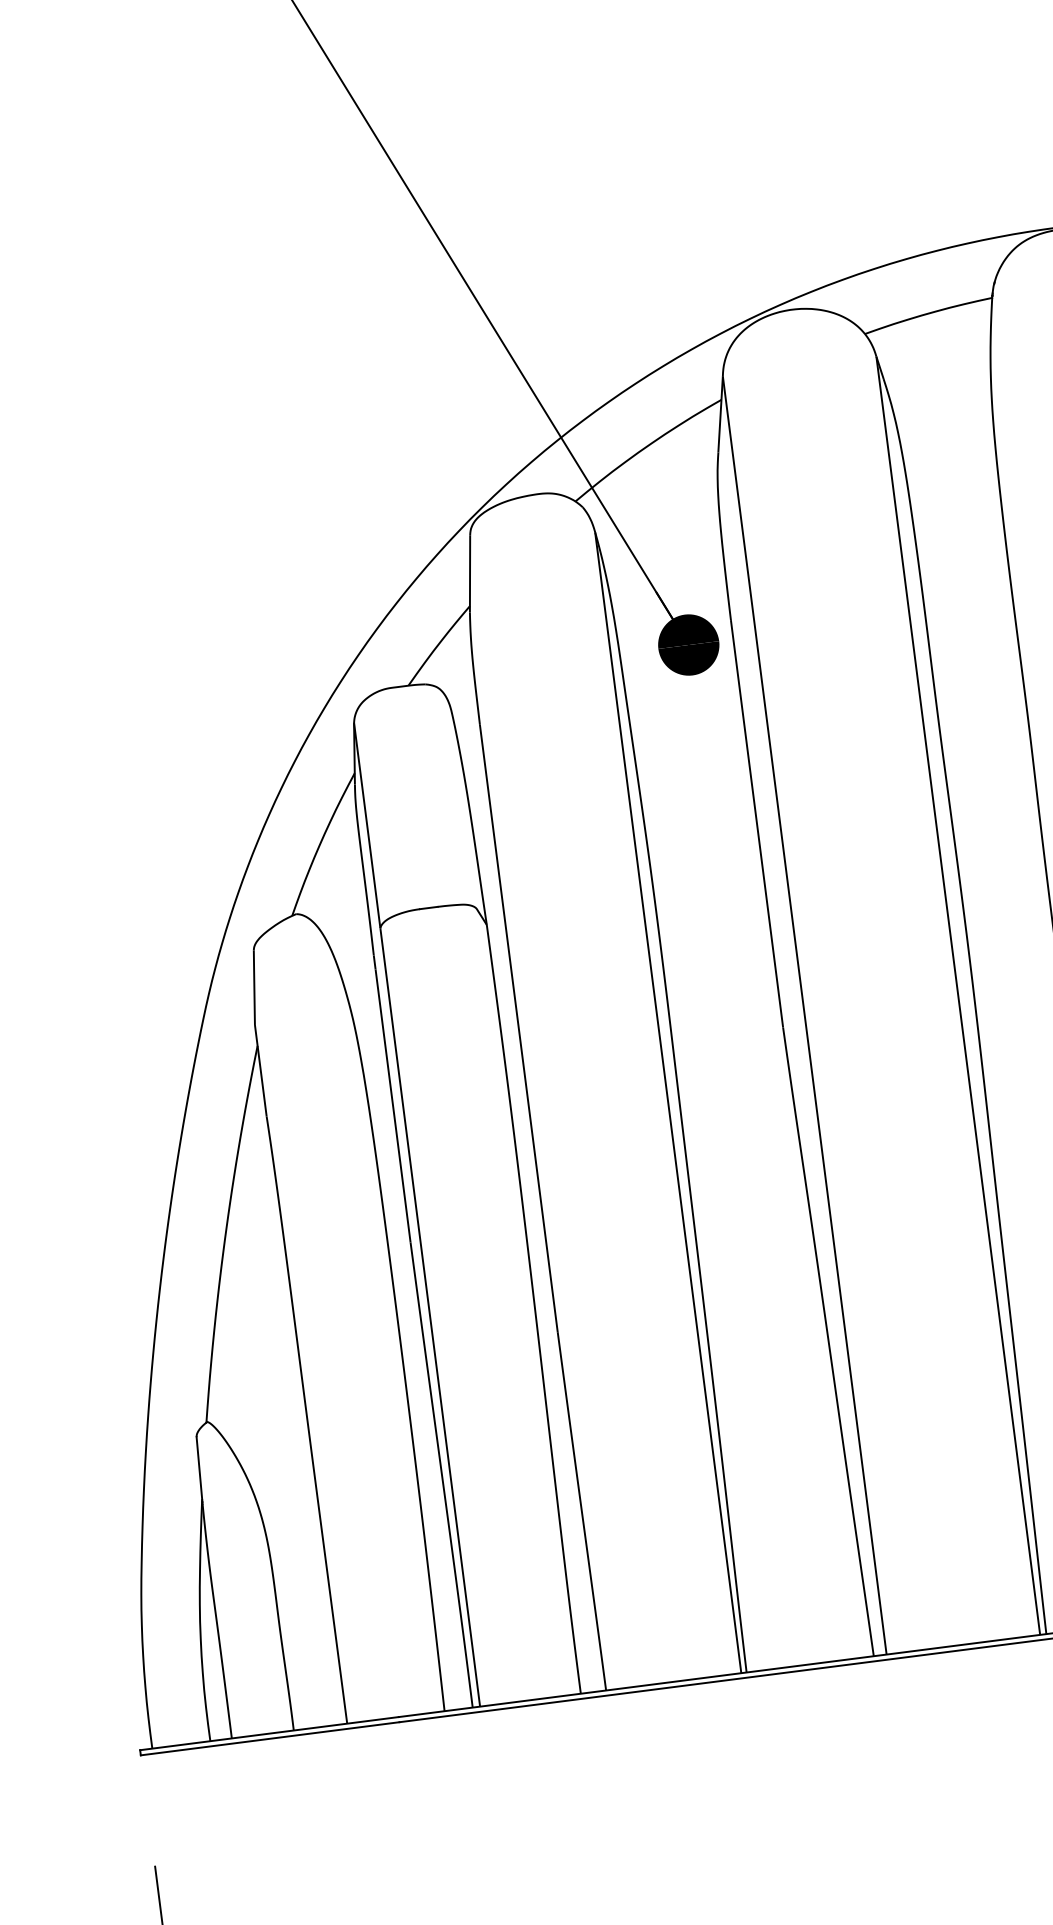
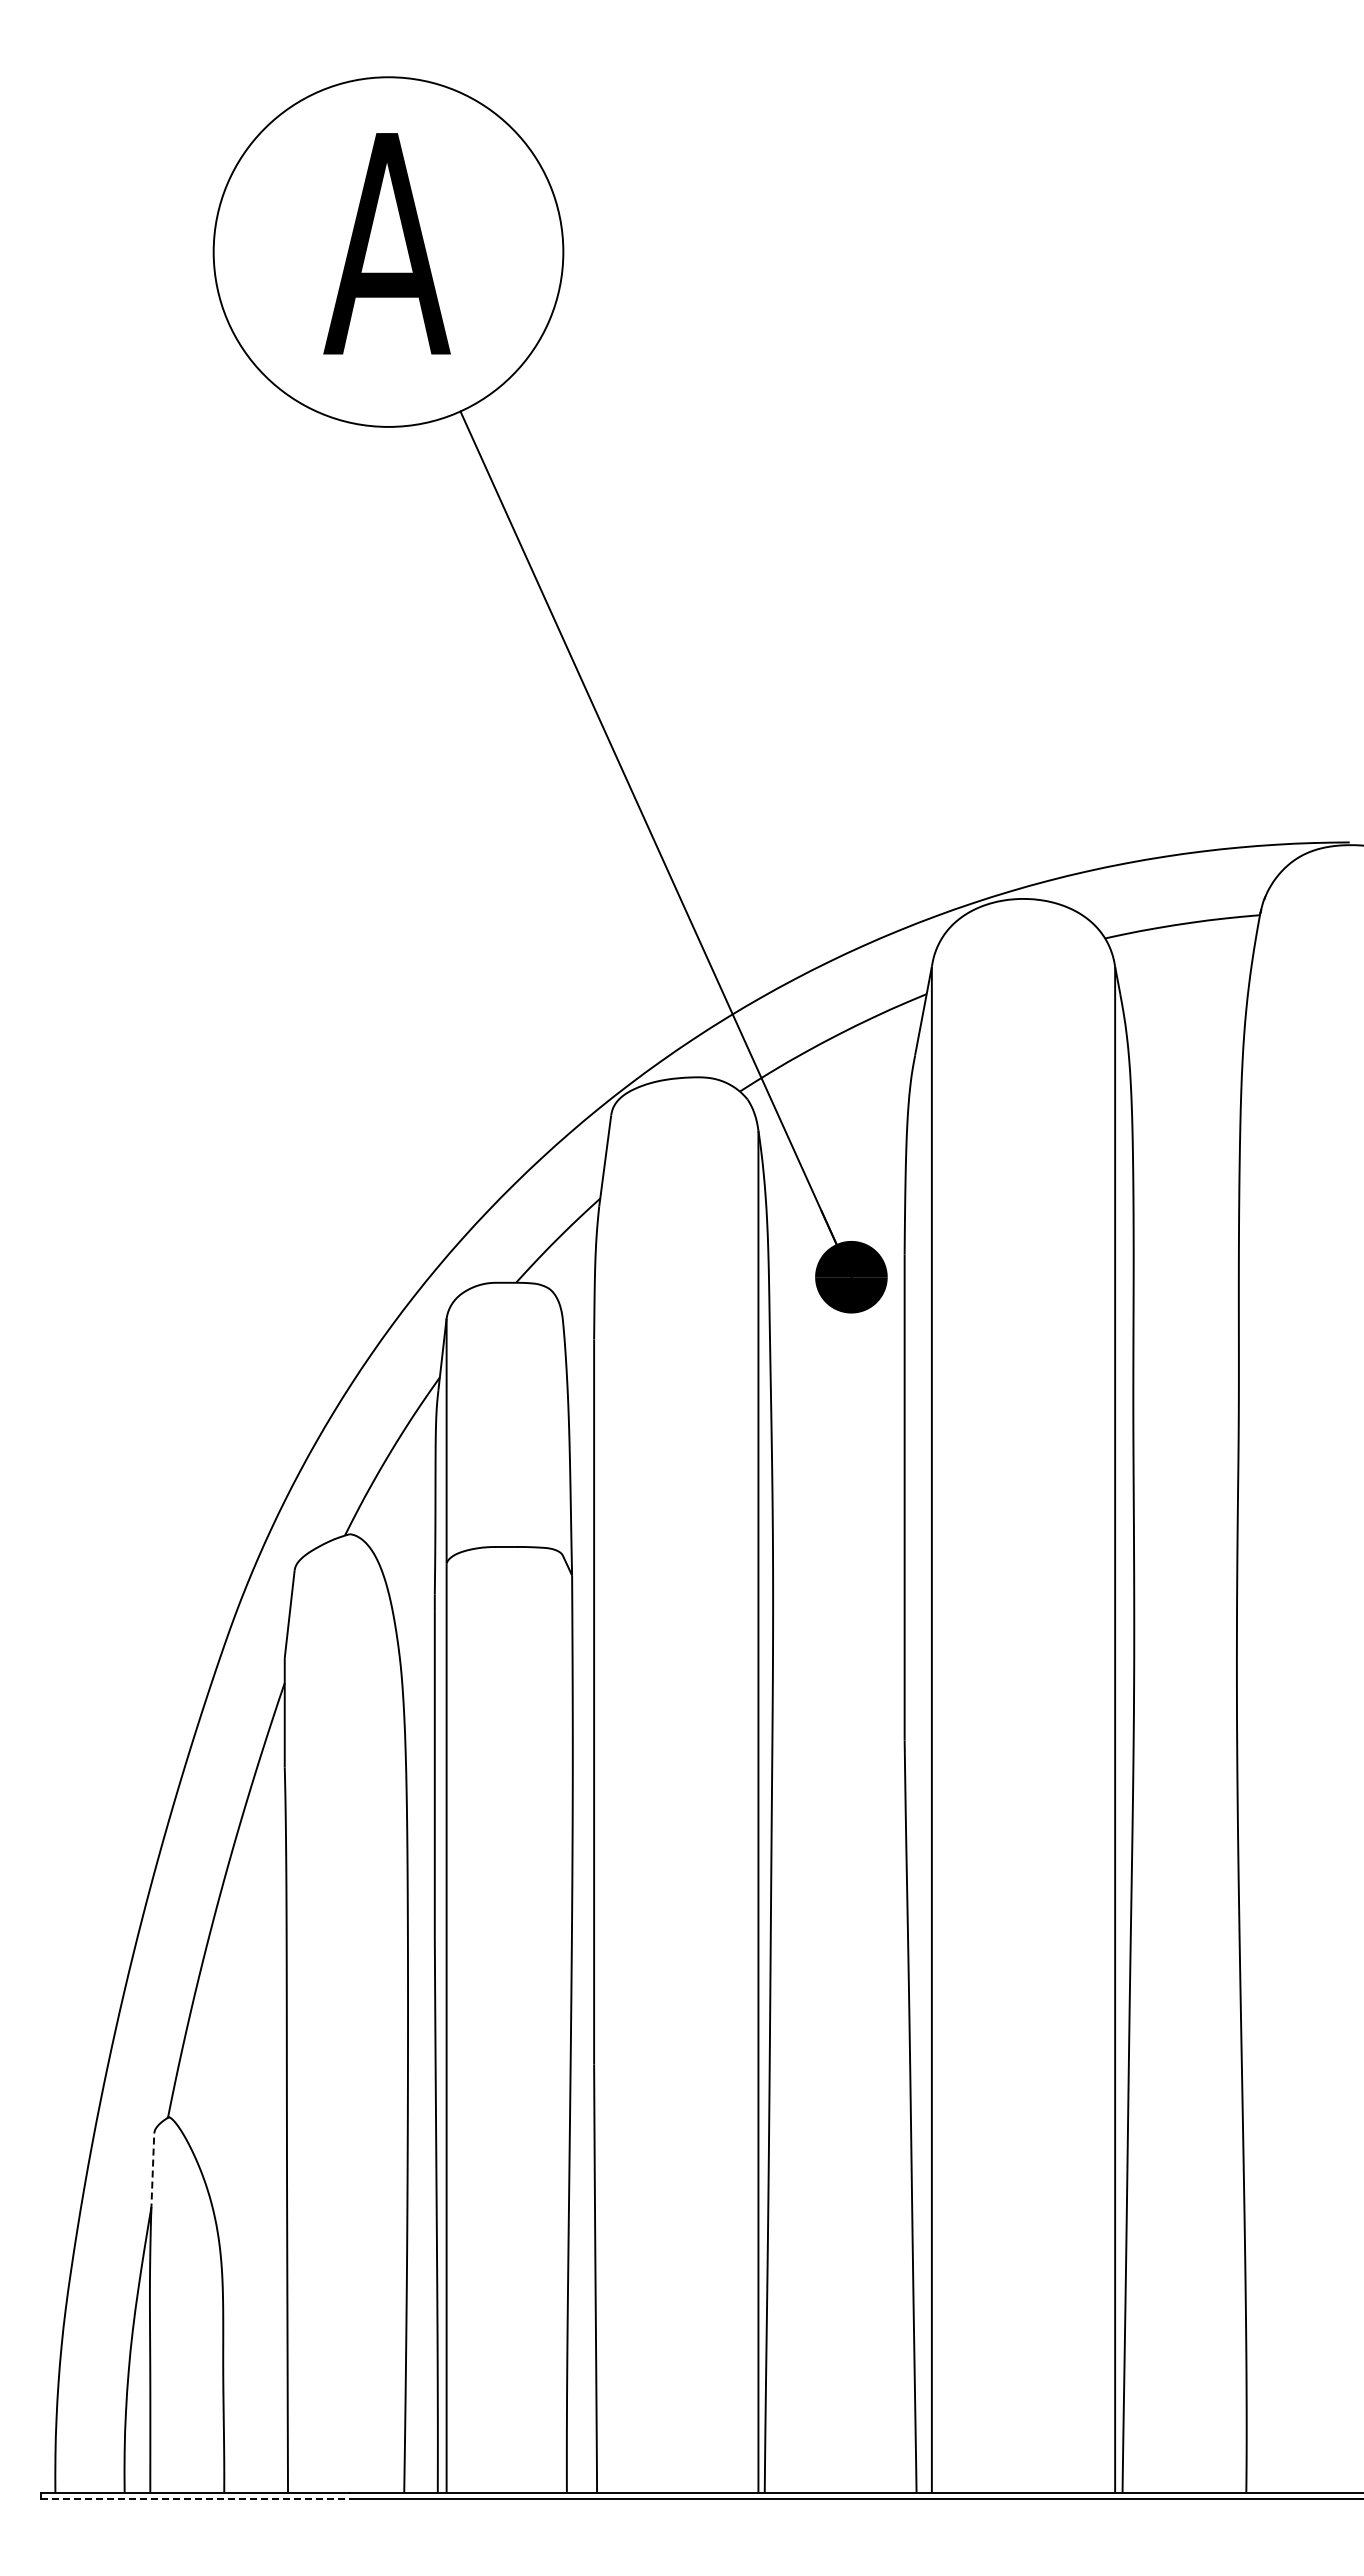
line: (199, 1469) -> (152, 2171), solid -> dashed
line: (270, 1738) -> (195, 2498), solid -> dashed

